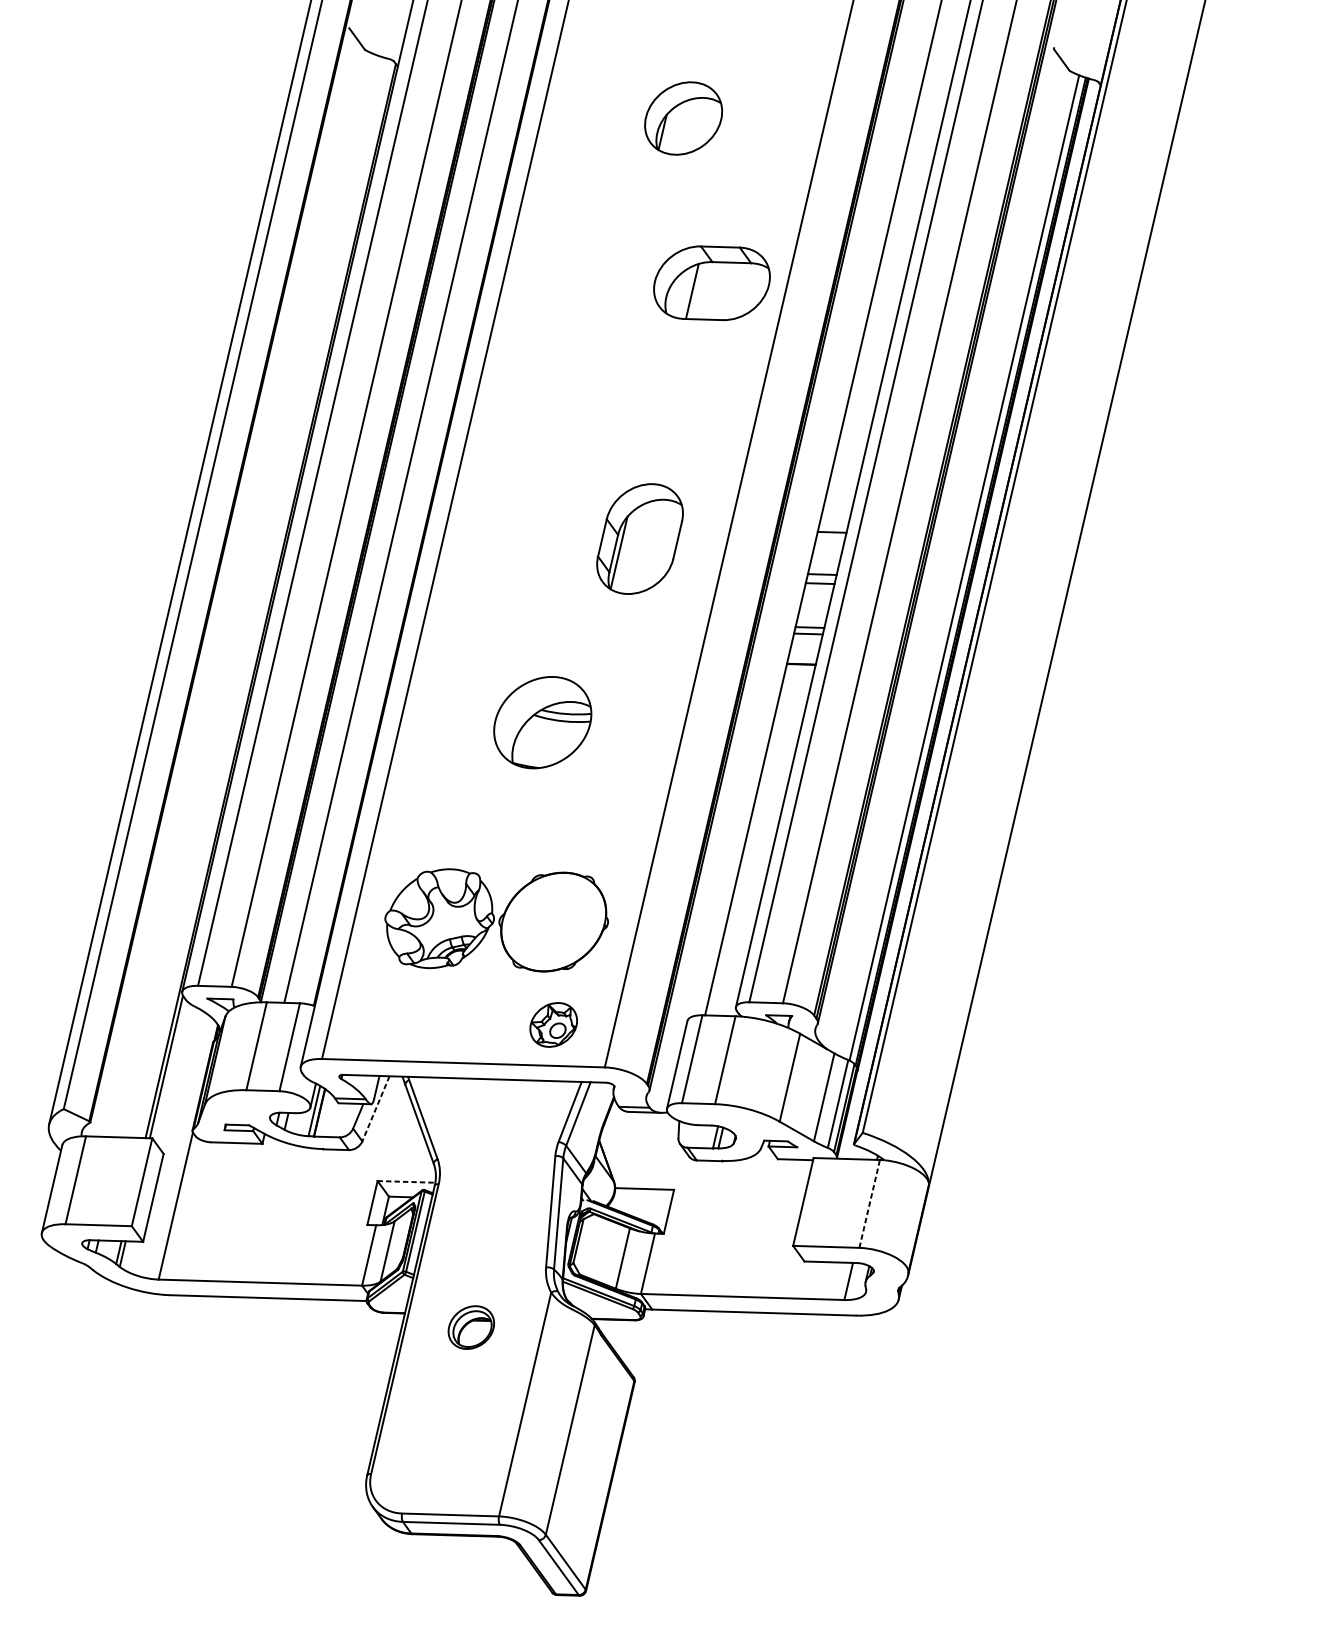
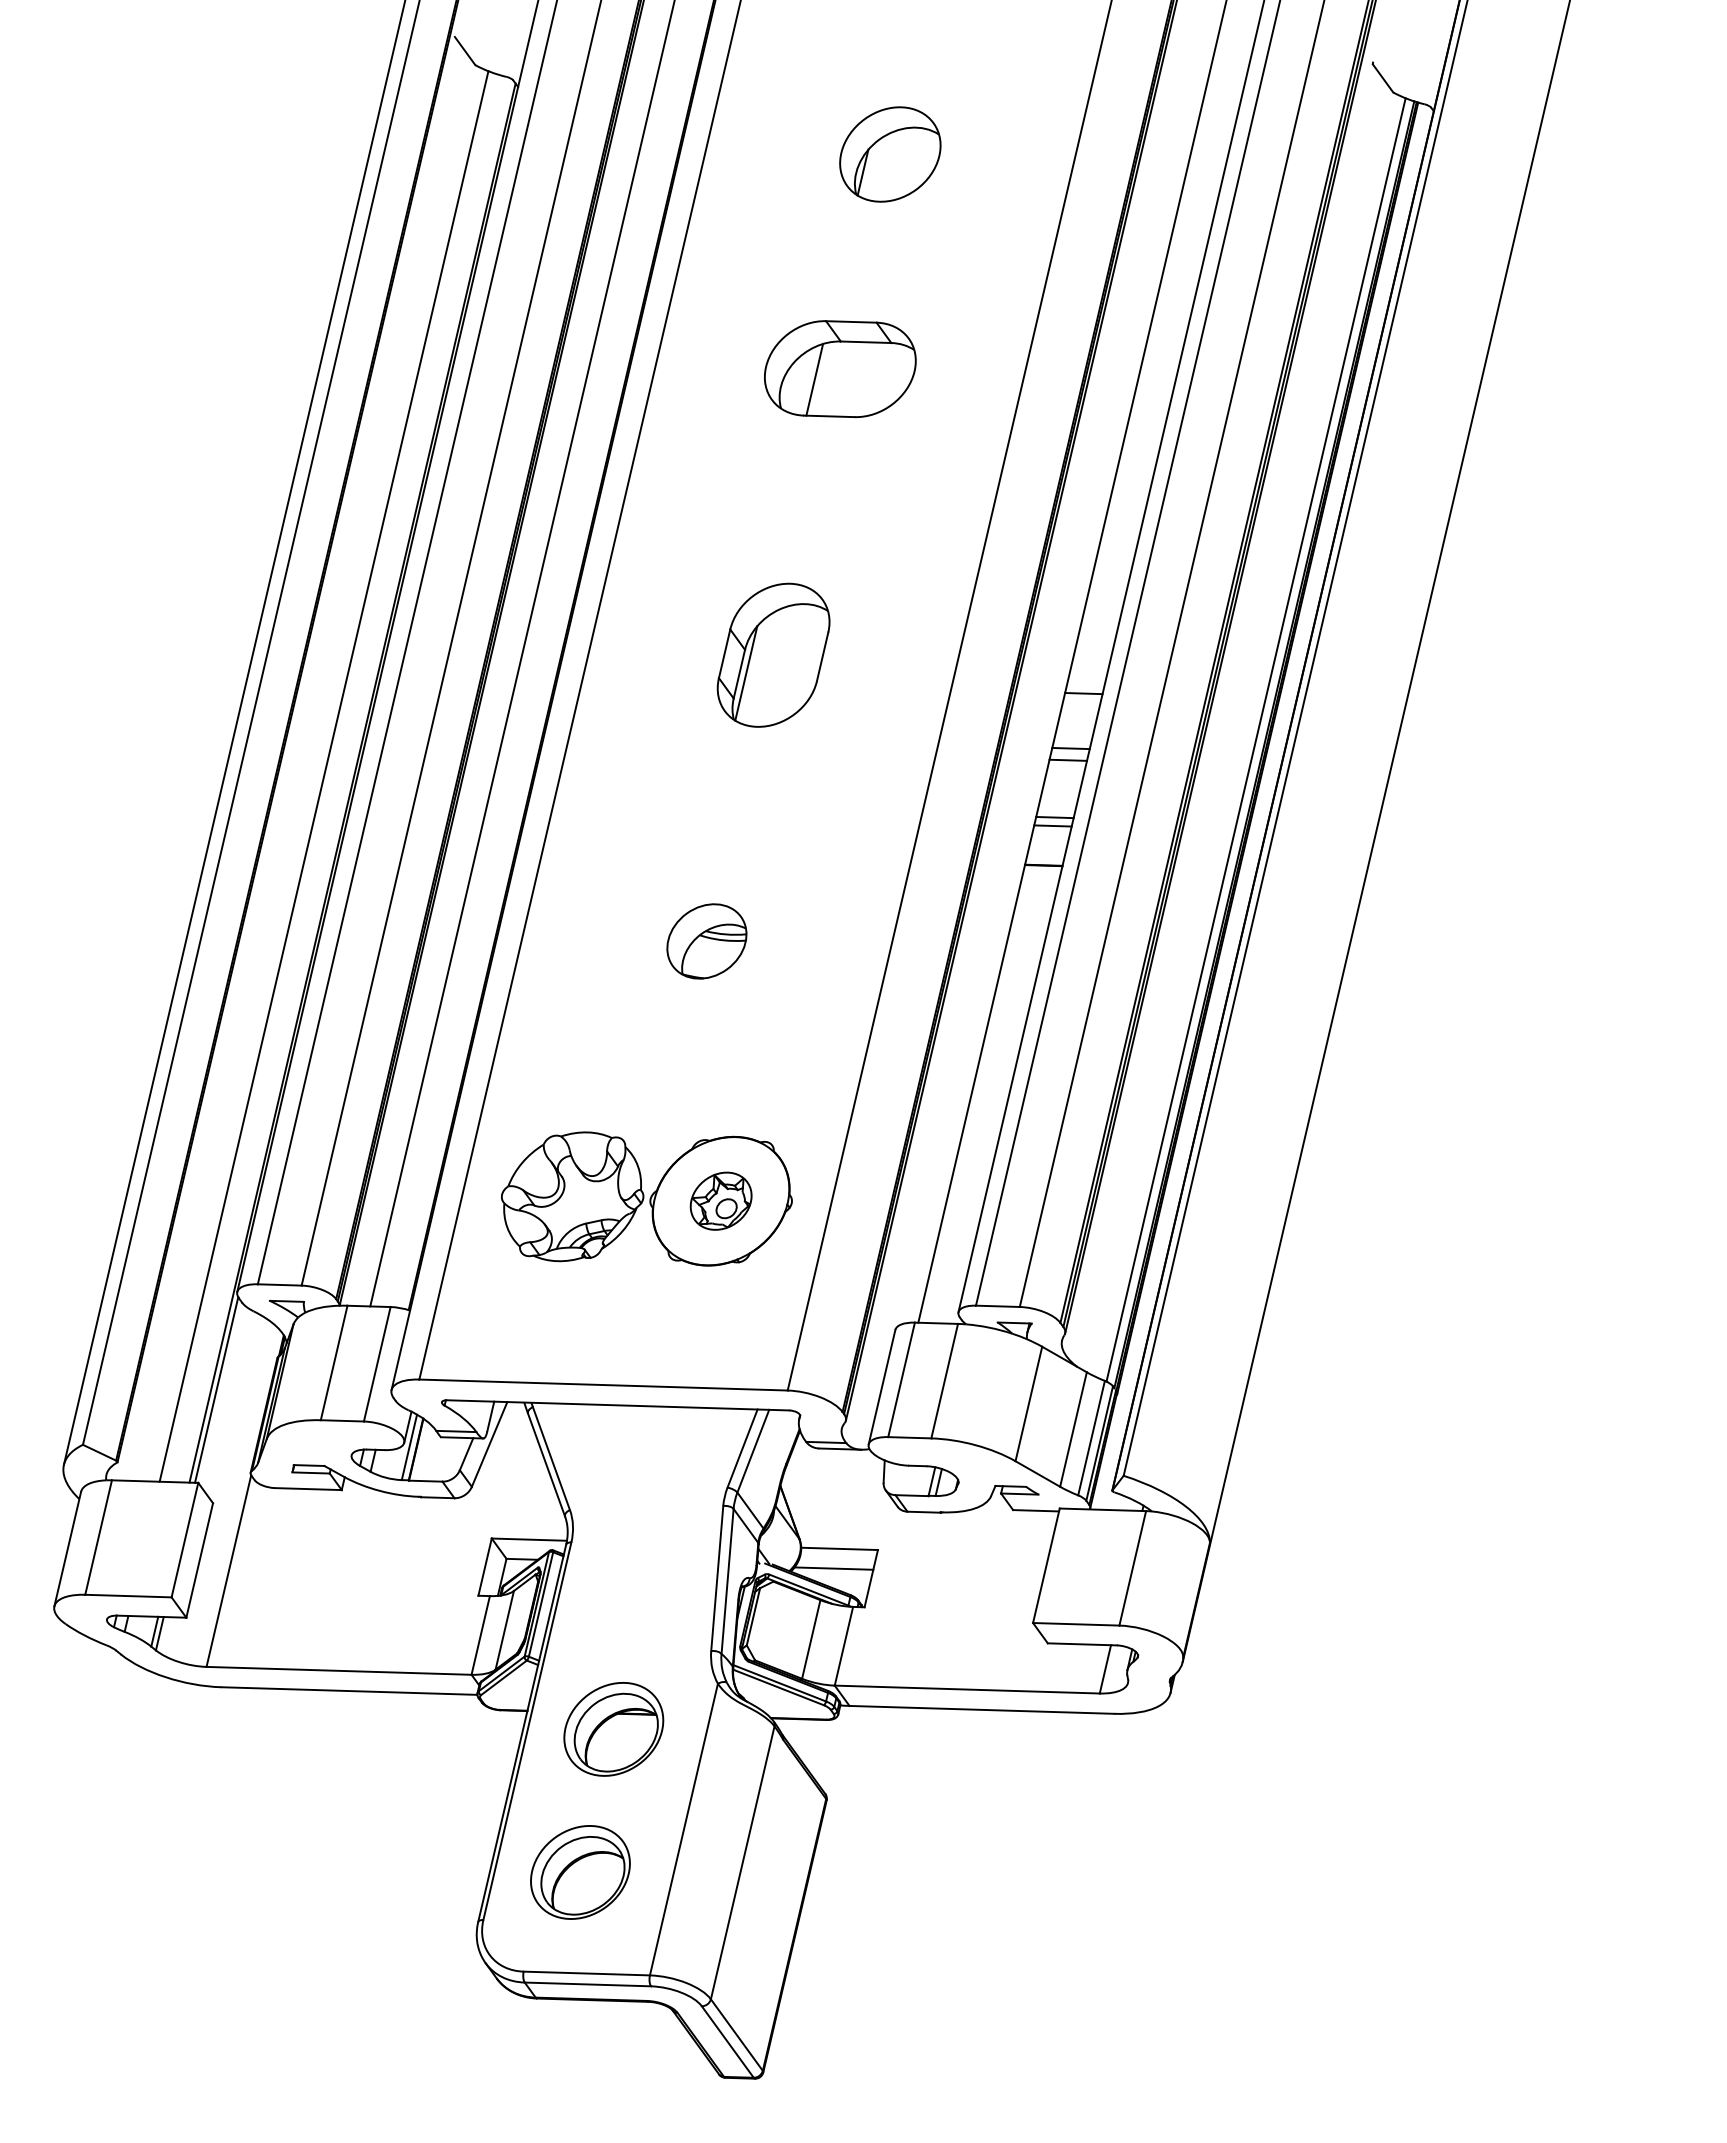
part: (712, 283) -> (840, 369), moved
part: (639, 538) -> (773, 654), moved
line: (248, 596) -> (323, 776), added
part: (542, 722) -> (706, 941), size x0.62
part: (553, 1024) -> (720, 1200), moved
line: (375, 1108) -> (489, 1444), dashed -> solid
line: (406, 1181) -> (529, 1539), dashed -> solid
line: (639, 1204) -> (833, 1568), added
line: (869, 1204) -> (1132, 1568), dashed -> solid
part: (471, 1327) -> (613, 1729), size x1.67
part: (445, 1437) -> (580, 1872), added

